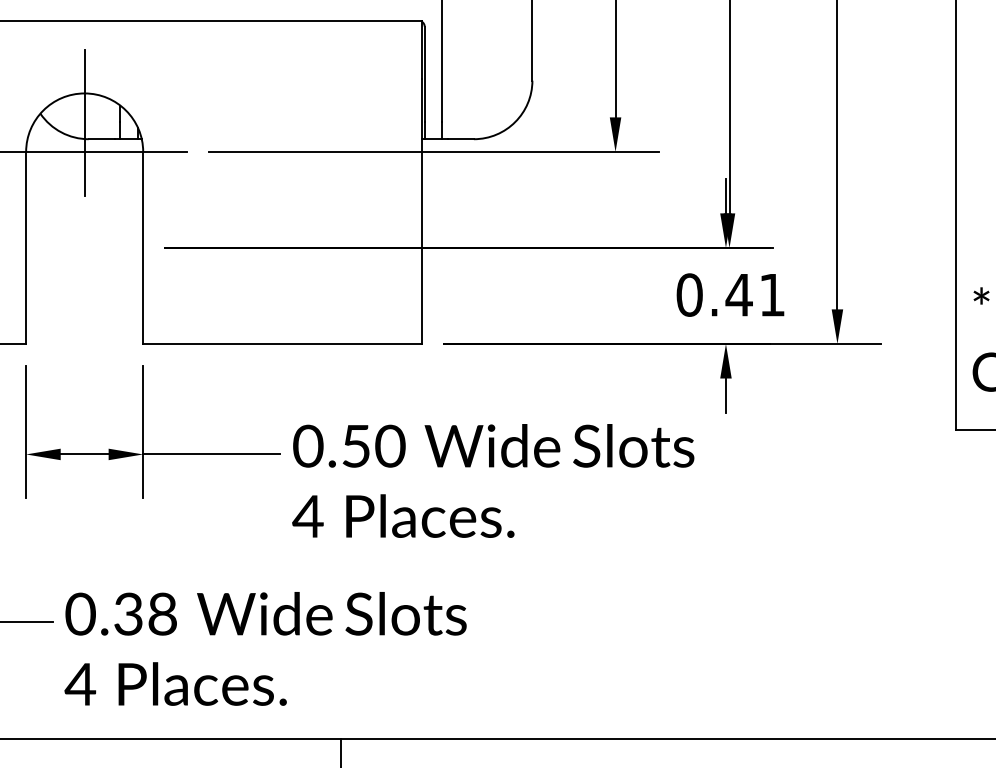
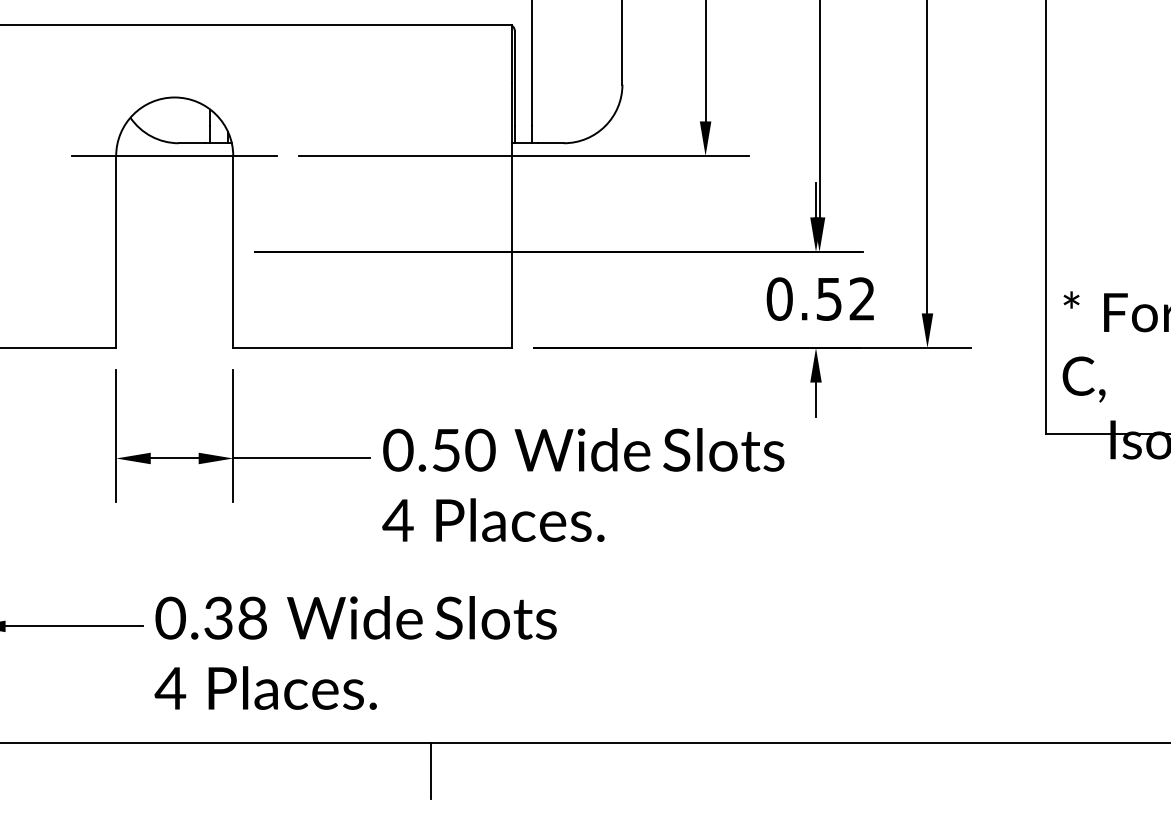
line: (84, 122) -> (174, 126), removed
text: (754, 294) -> (844, 298), 0.41 -> 0.52

